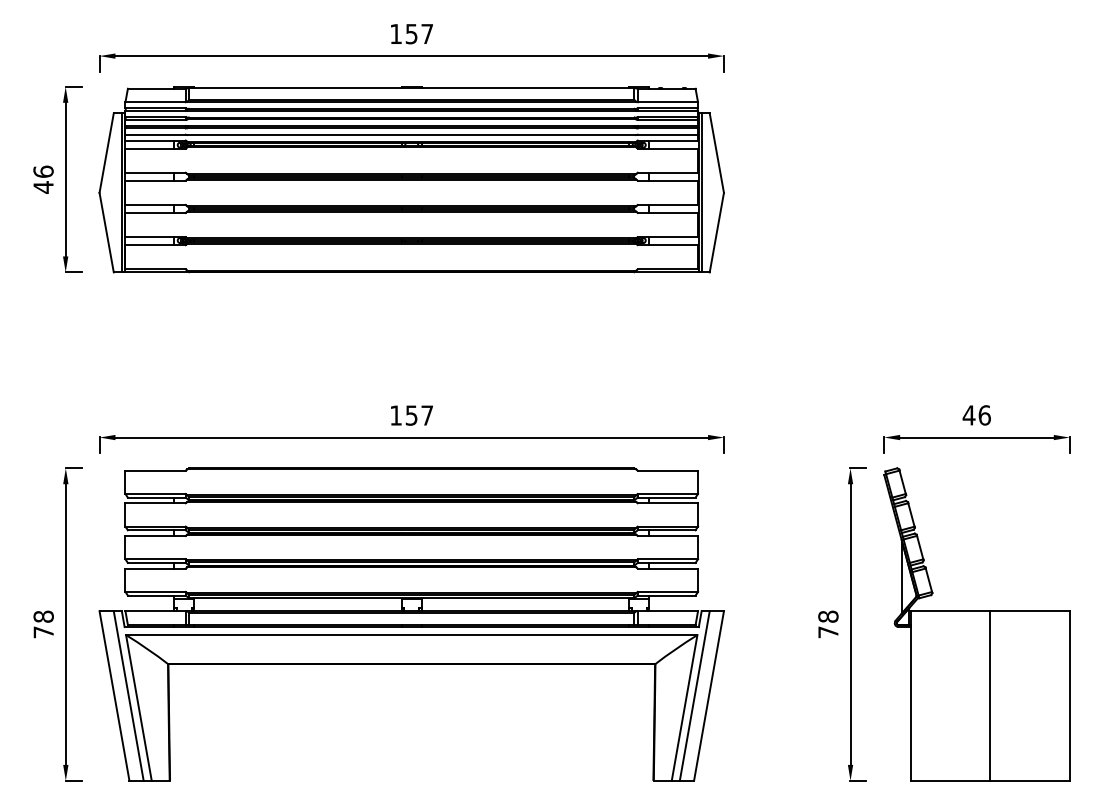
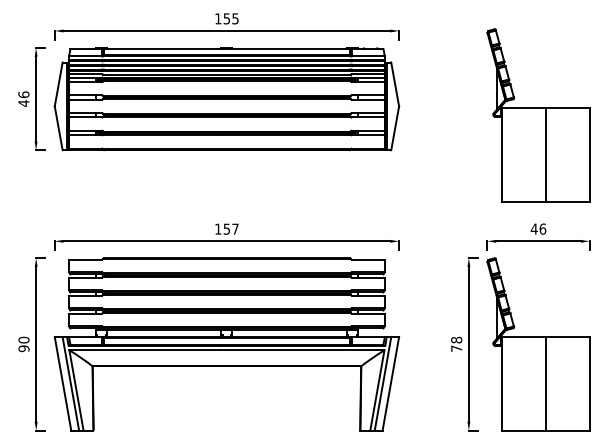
text: (427, 33) -> (235, 18), 157 -> 155
part: (976, 209) -> (538, 115), added
text: (42, 624) -> (23, 344), 78 -> 90

